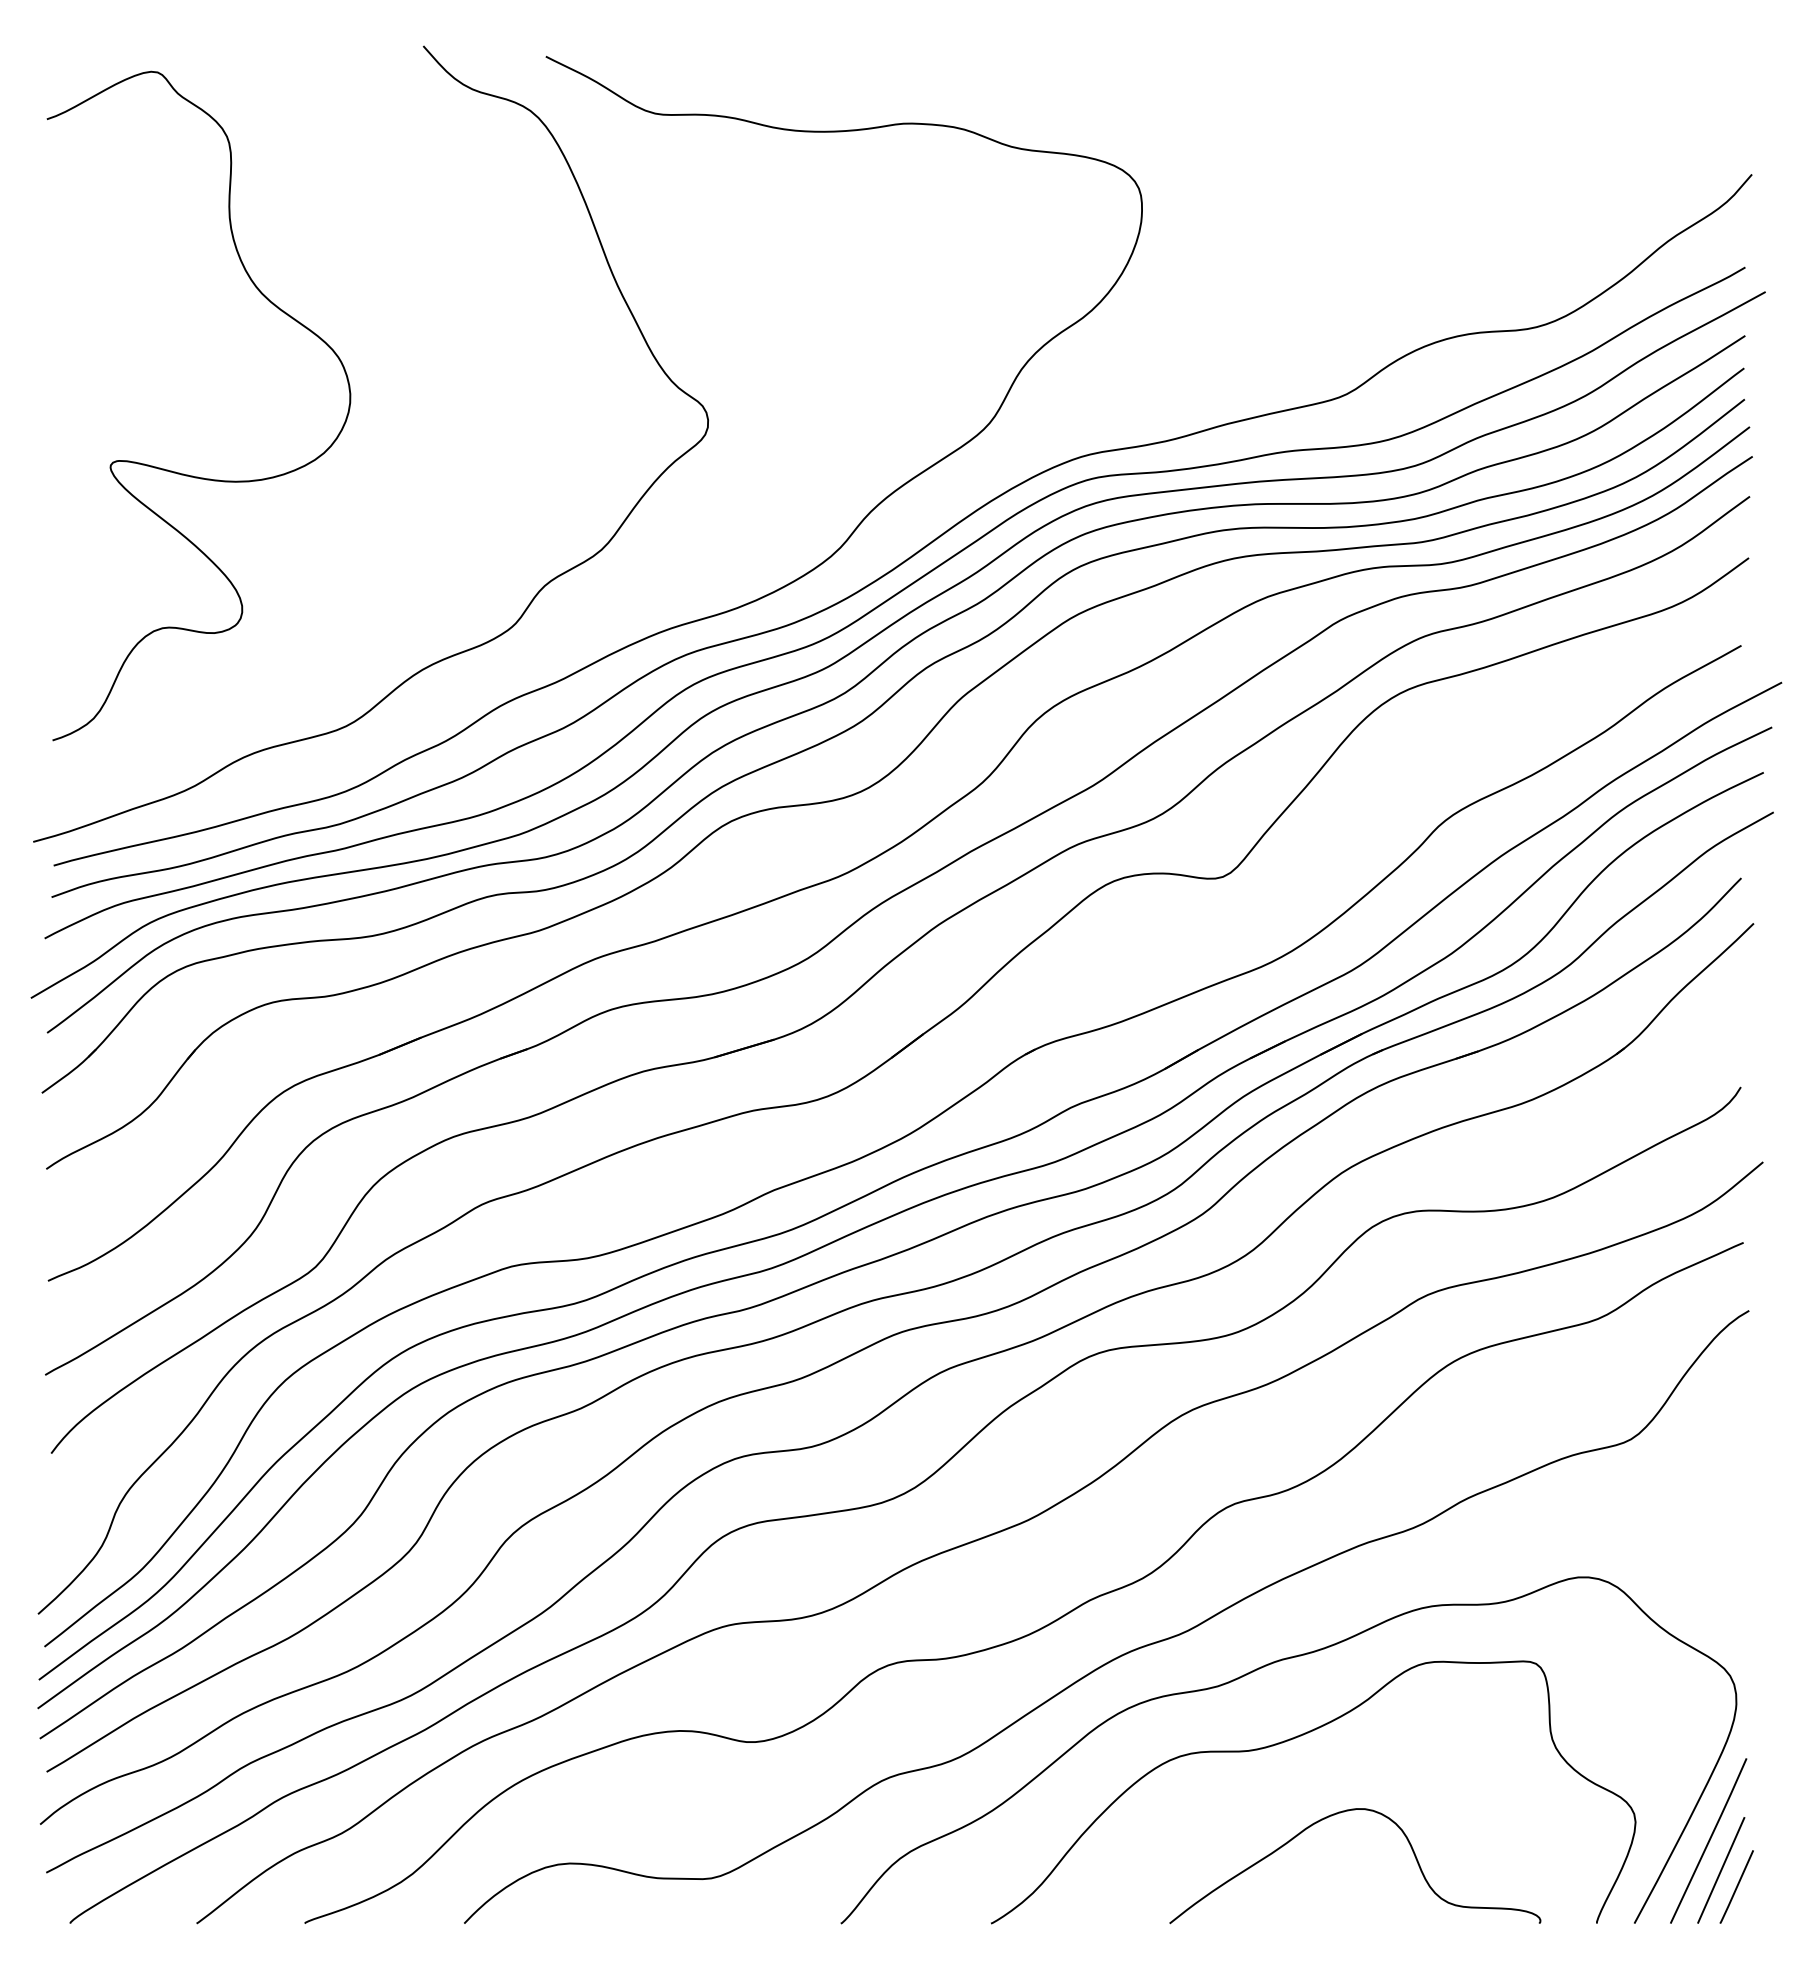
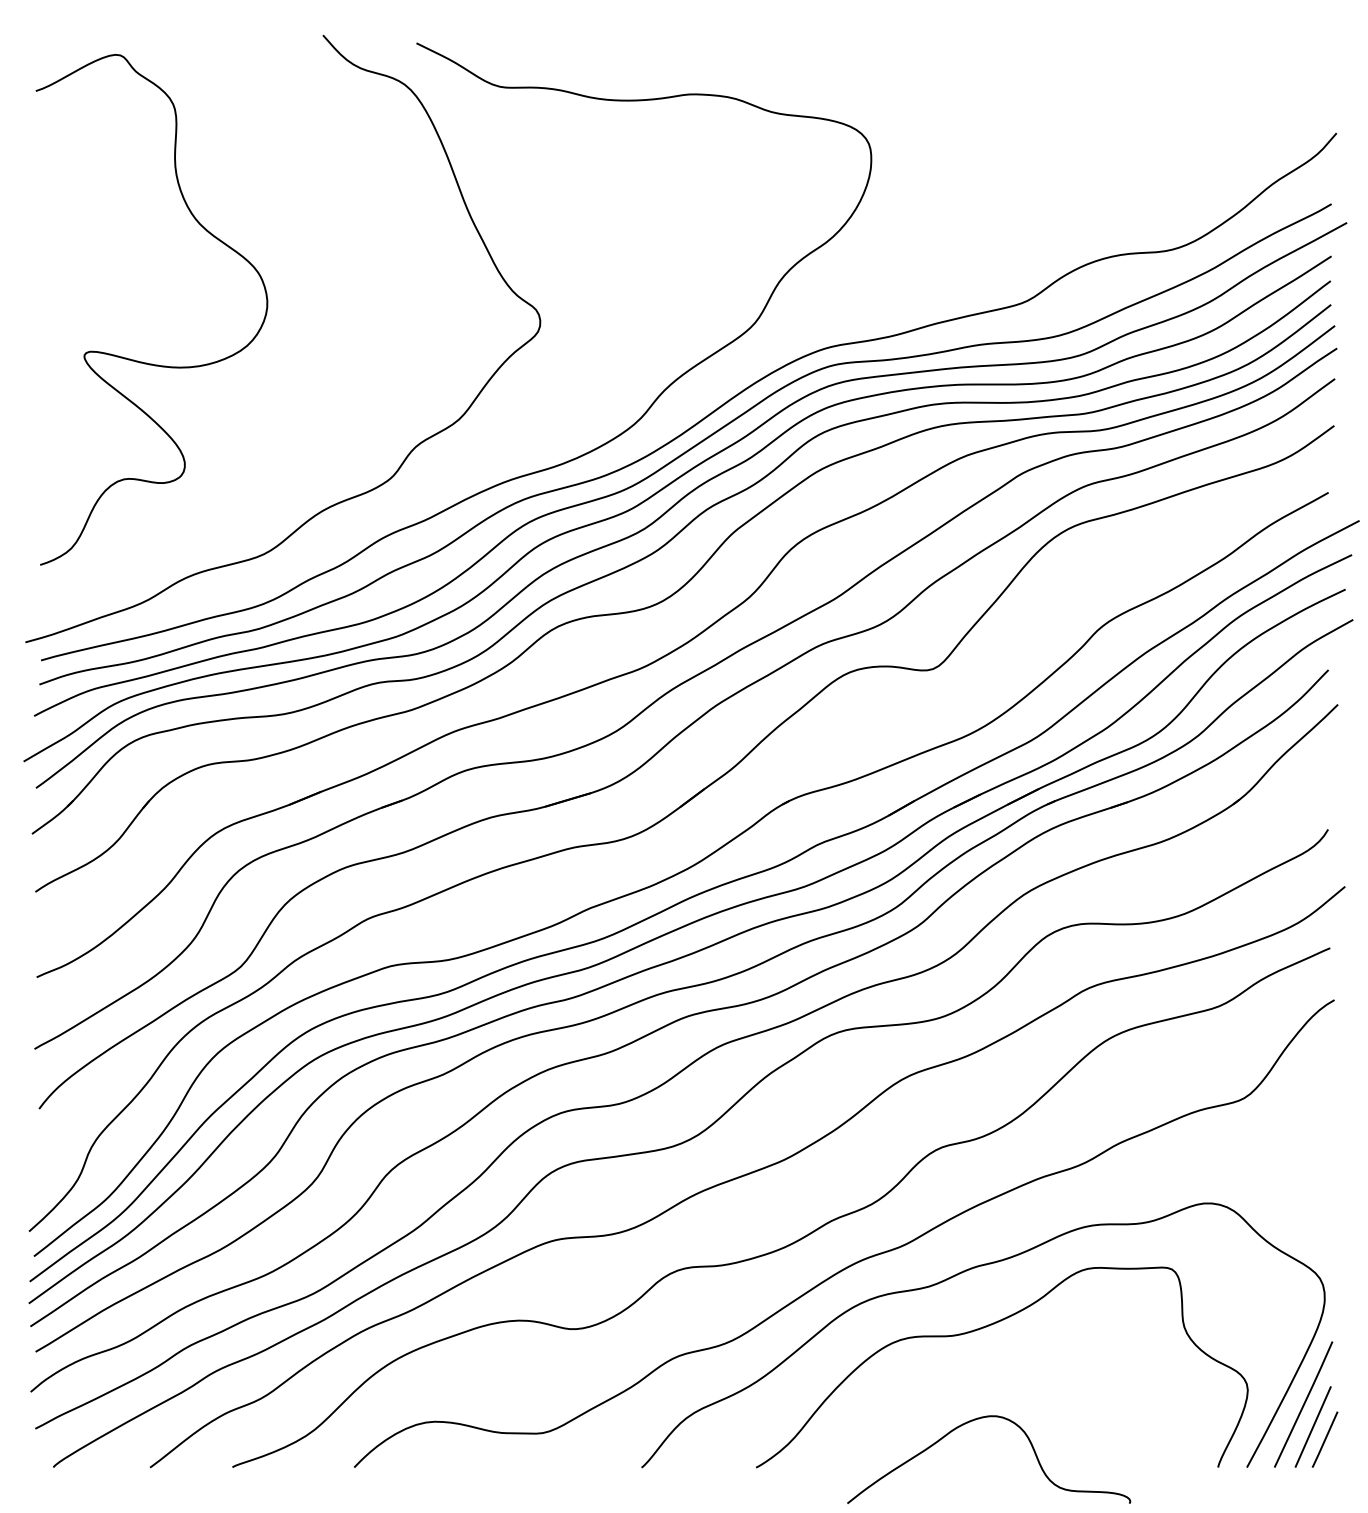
curve: (1342, 1813) -> (979, 1419), moved

